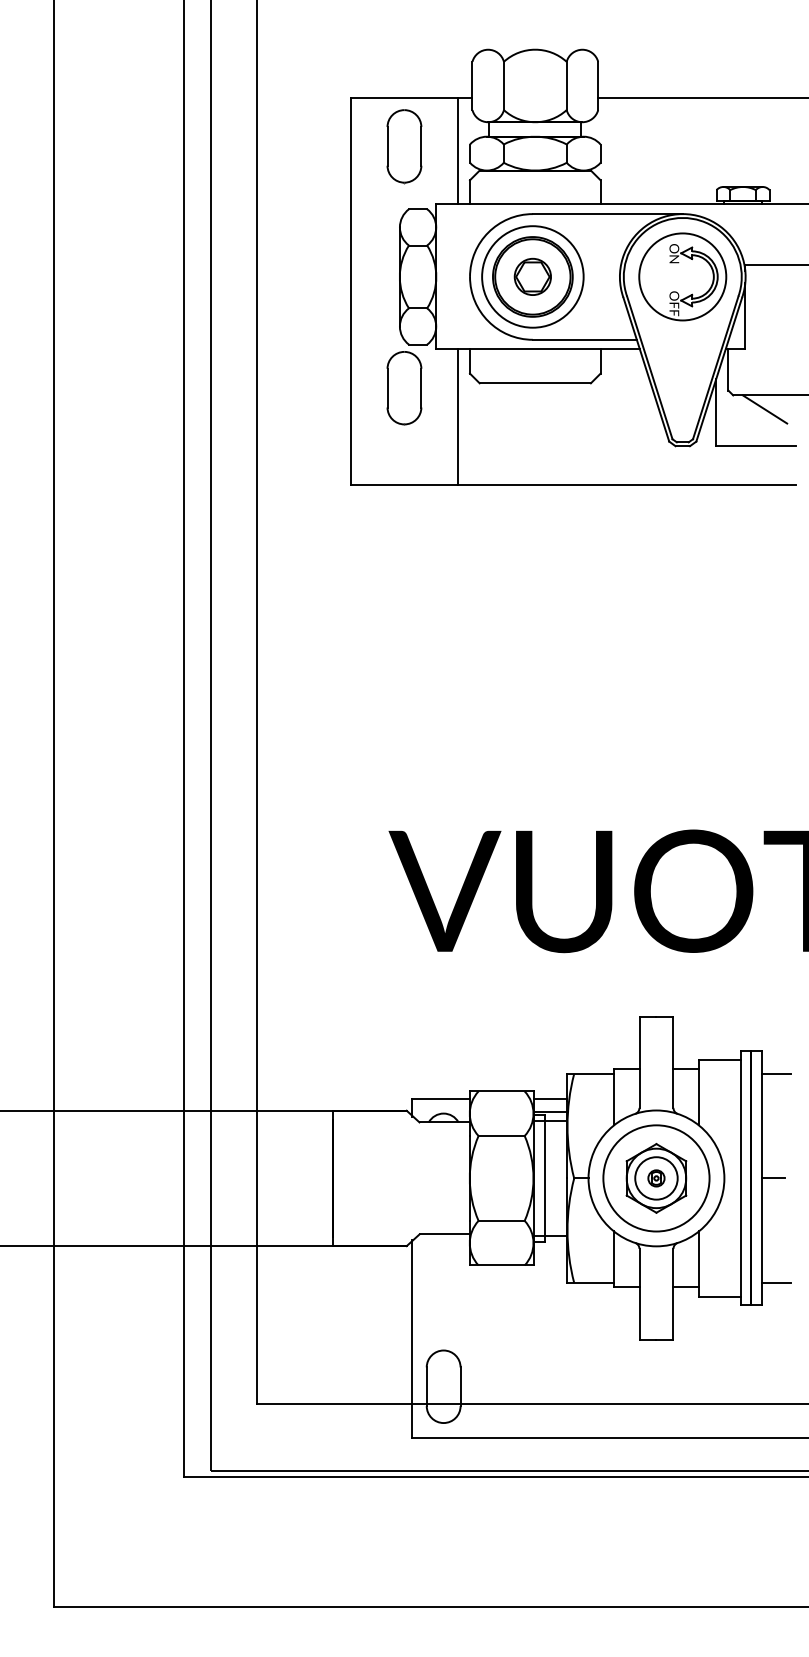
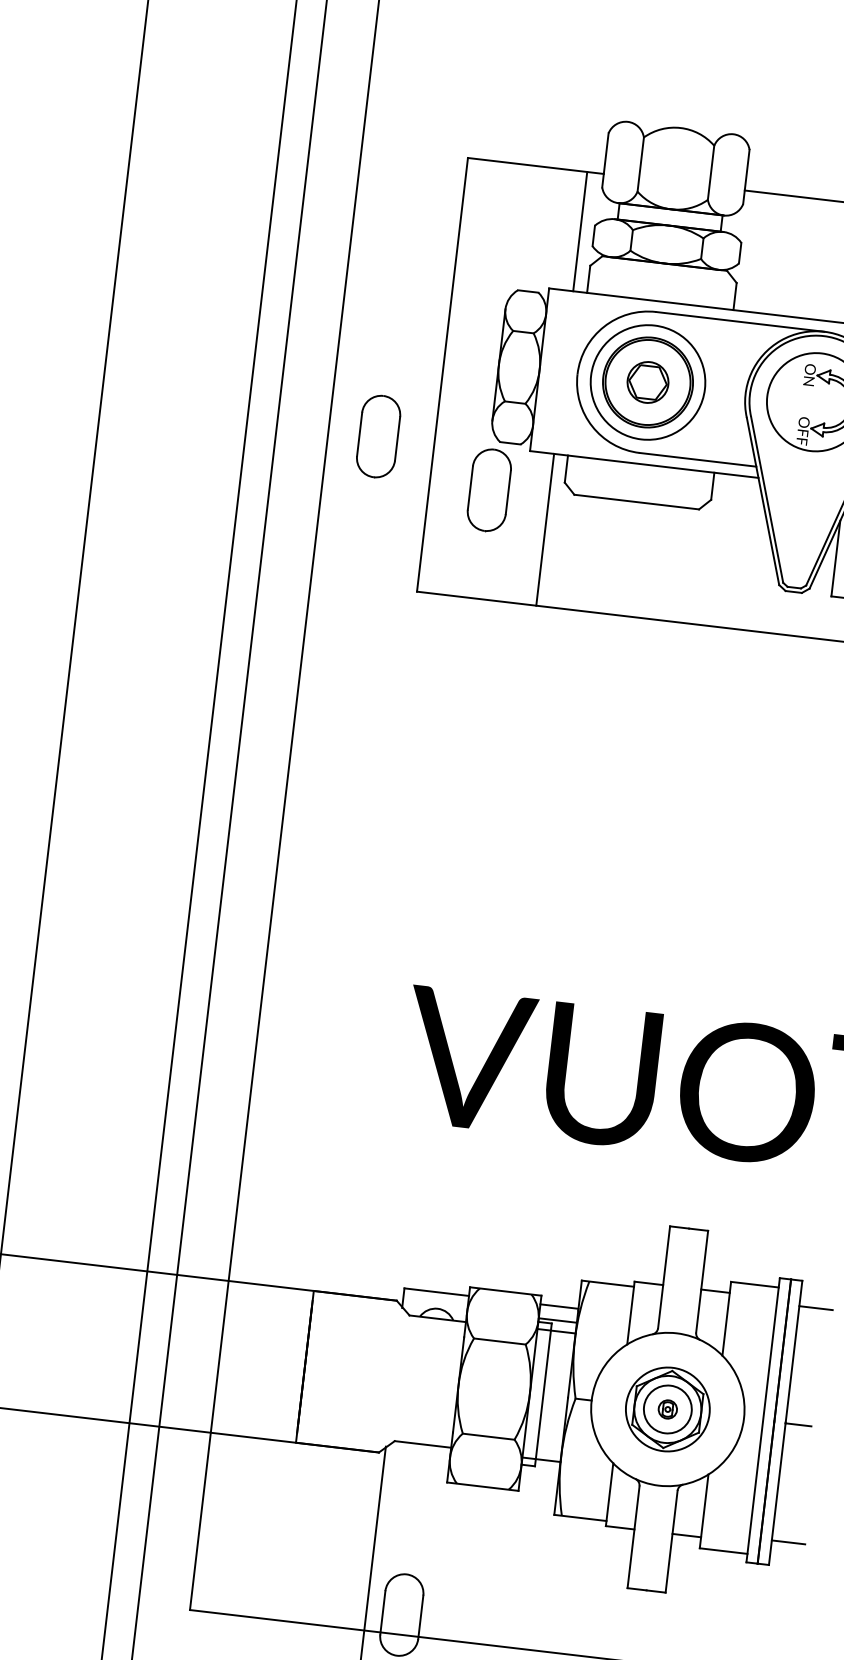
part: (404, 146) -> (378, 436), moved
circle: (656, 1178) -> (667, 1409), size x0.7

